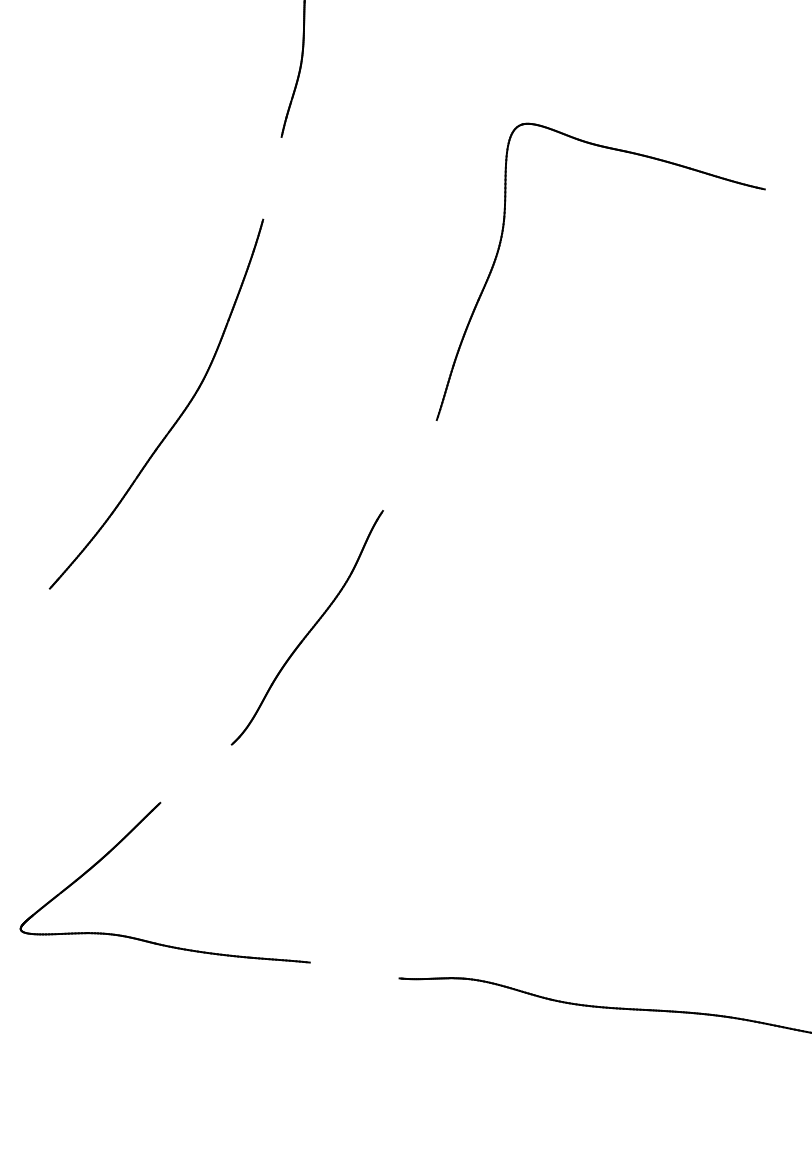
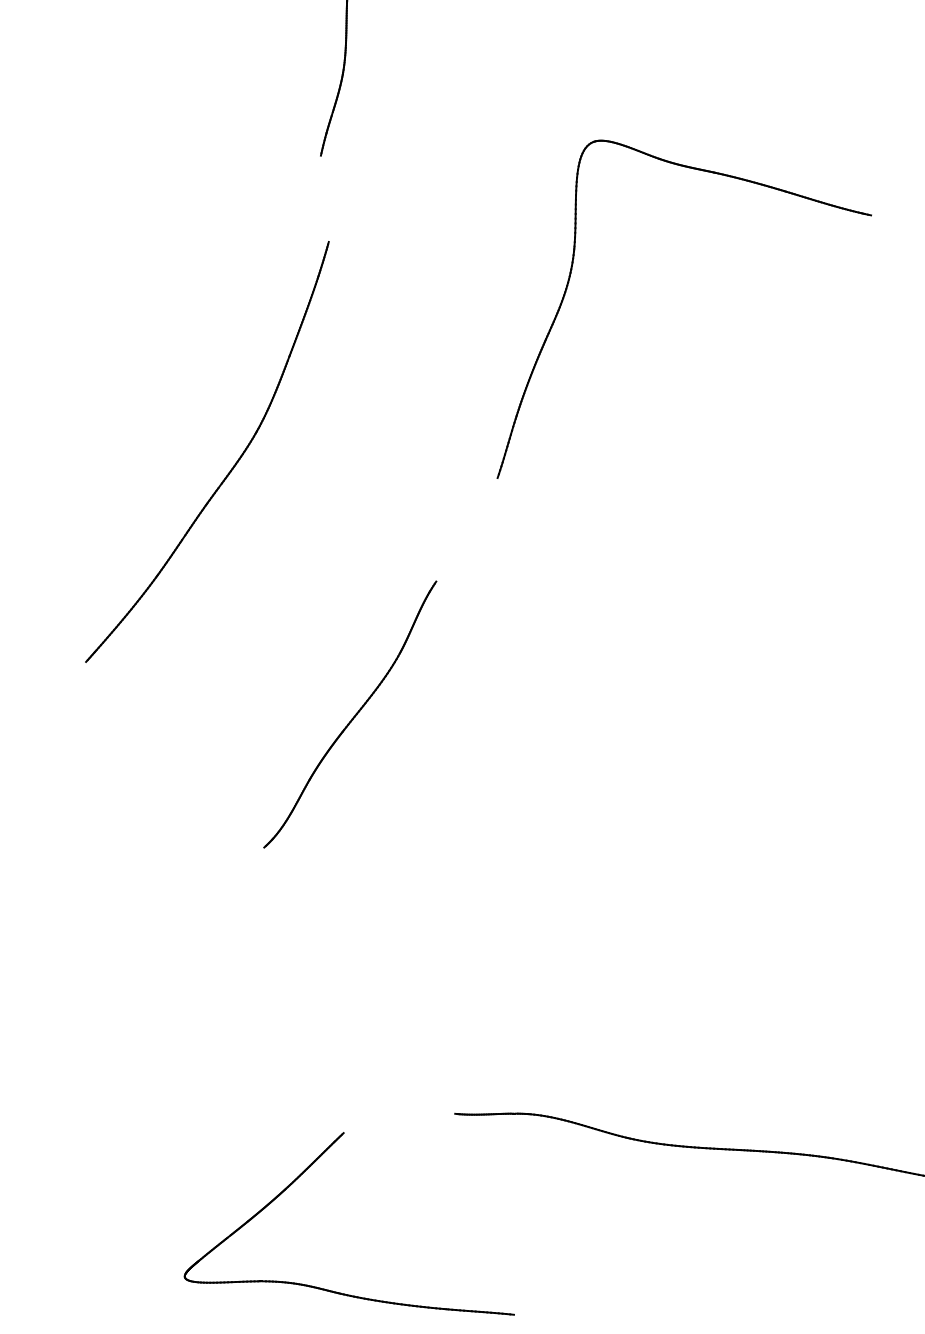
part: (176, 419) -> (230, 469), moved
part: (123, 840) -> (301, 1175), moved

